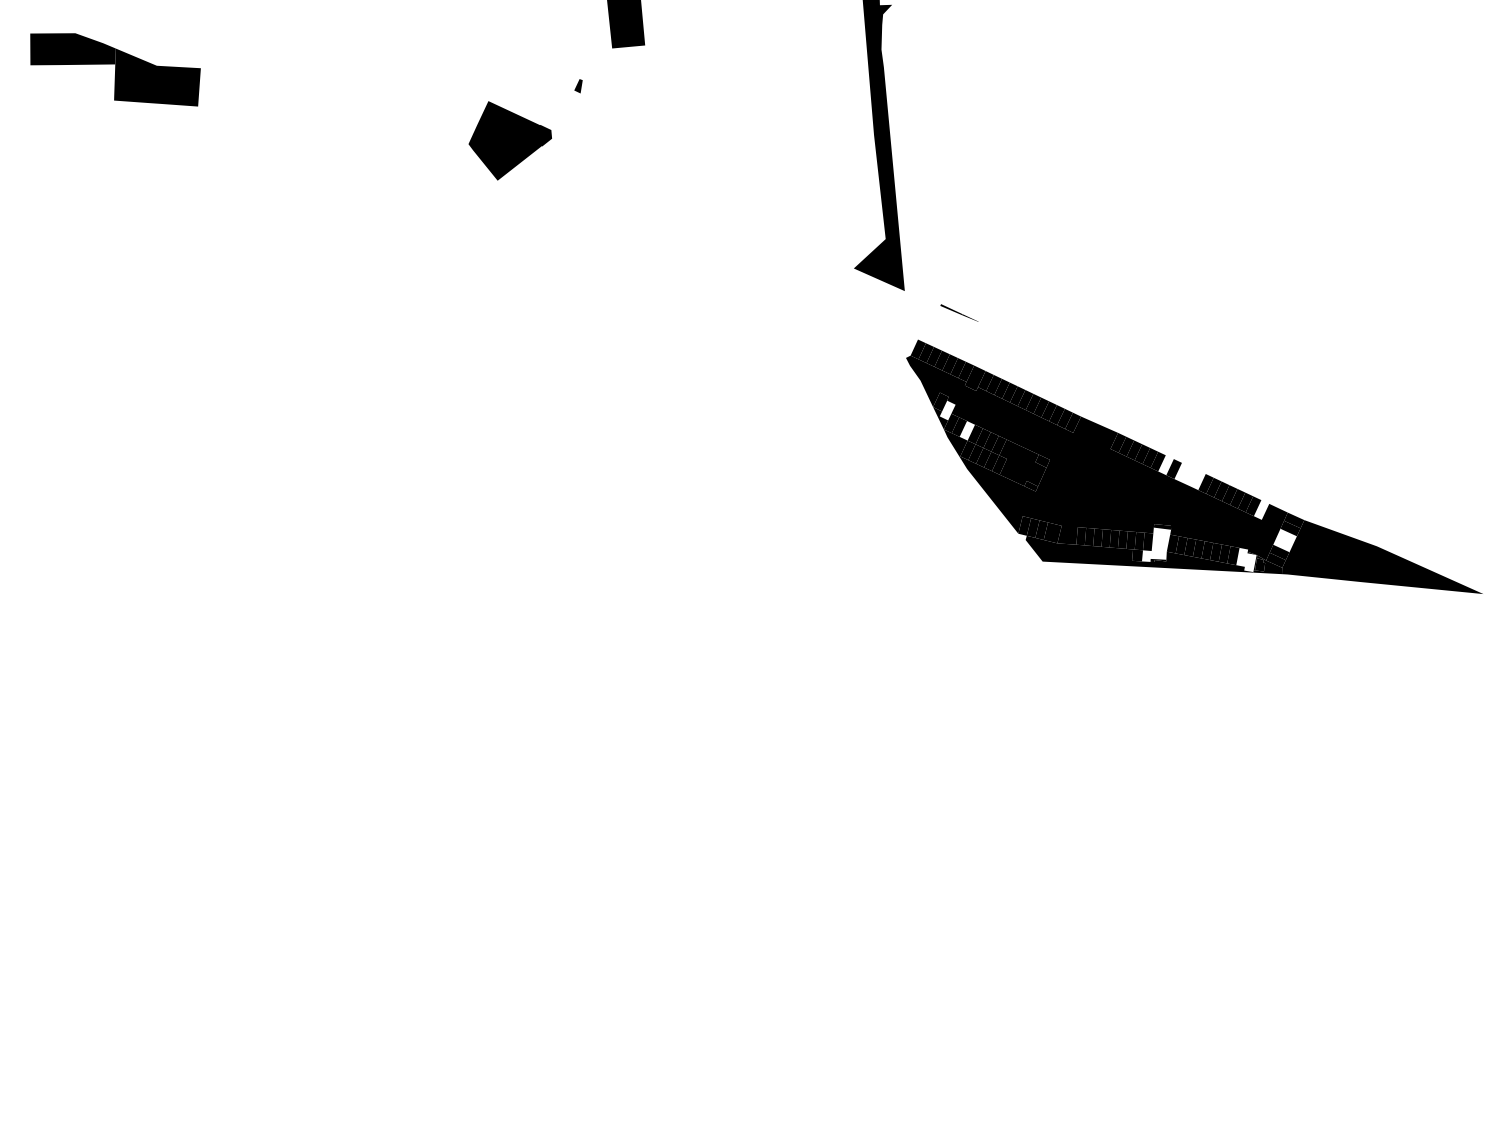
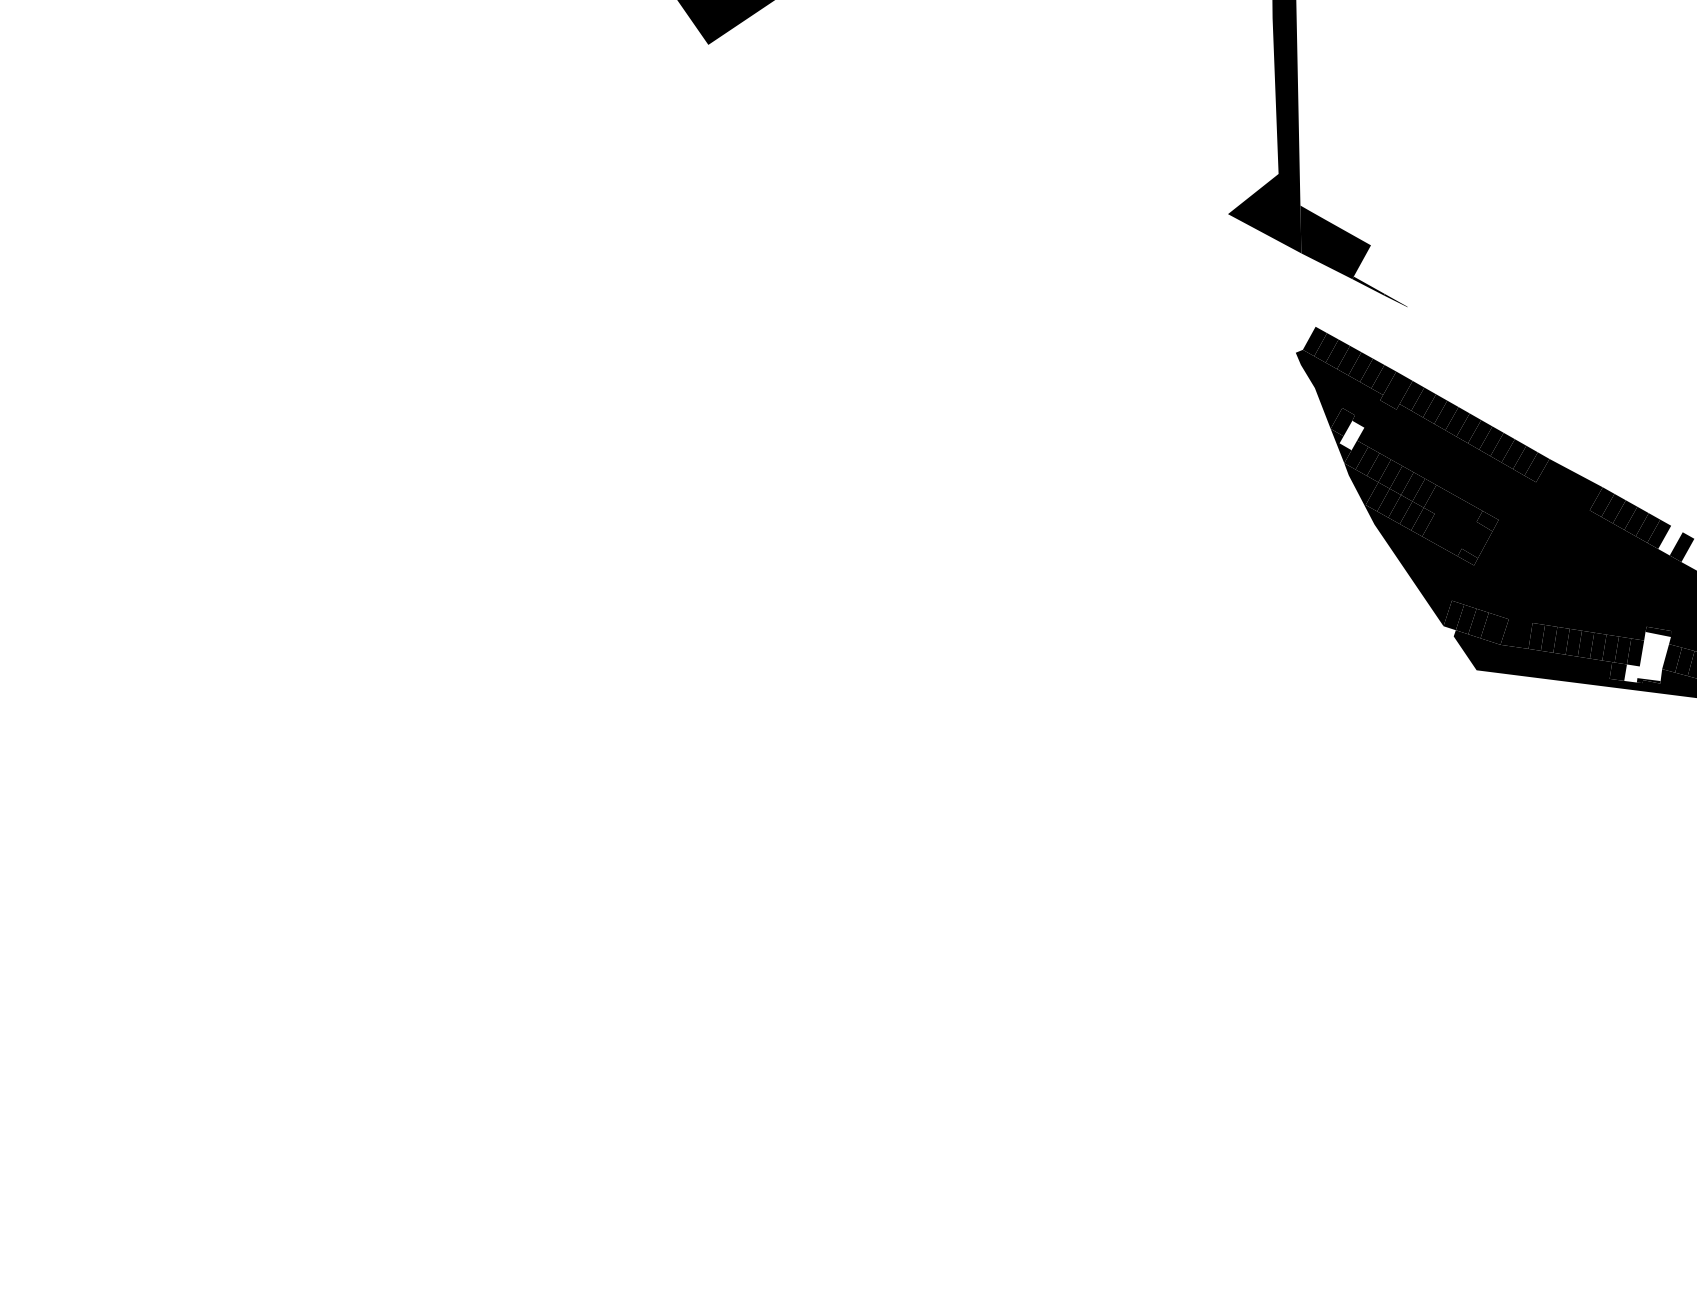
fill: (926, 282) -> (1334, 242), added
fill: (967, 430) -> (1379, 467), added

